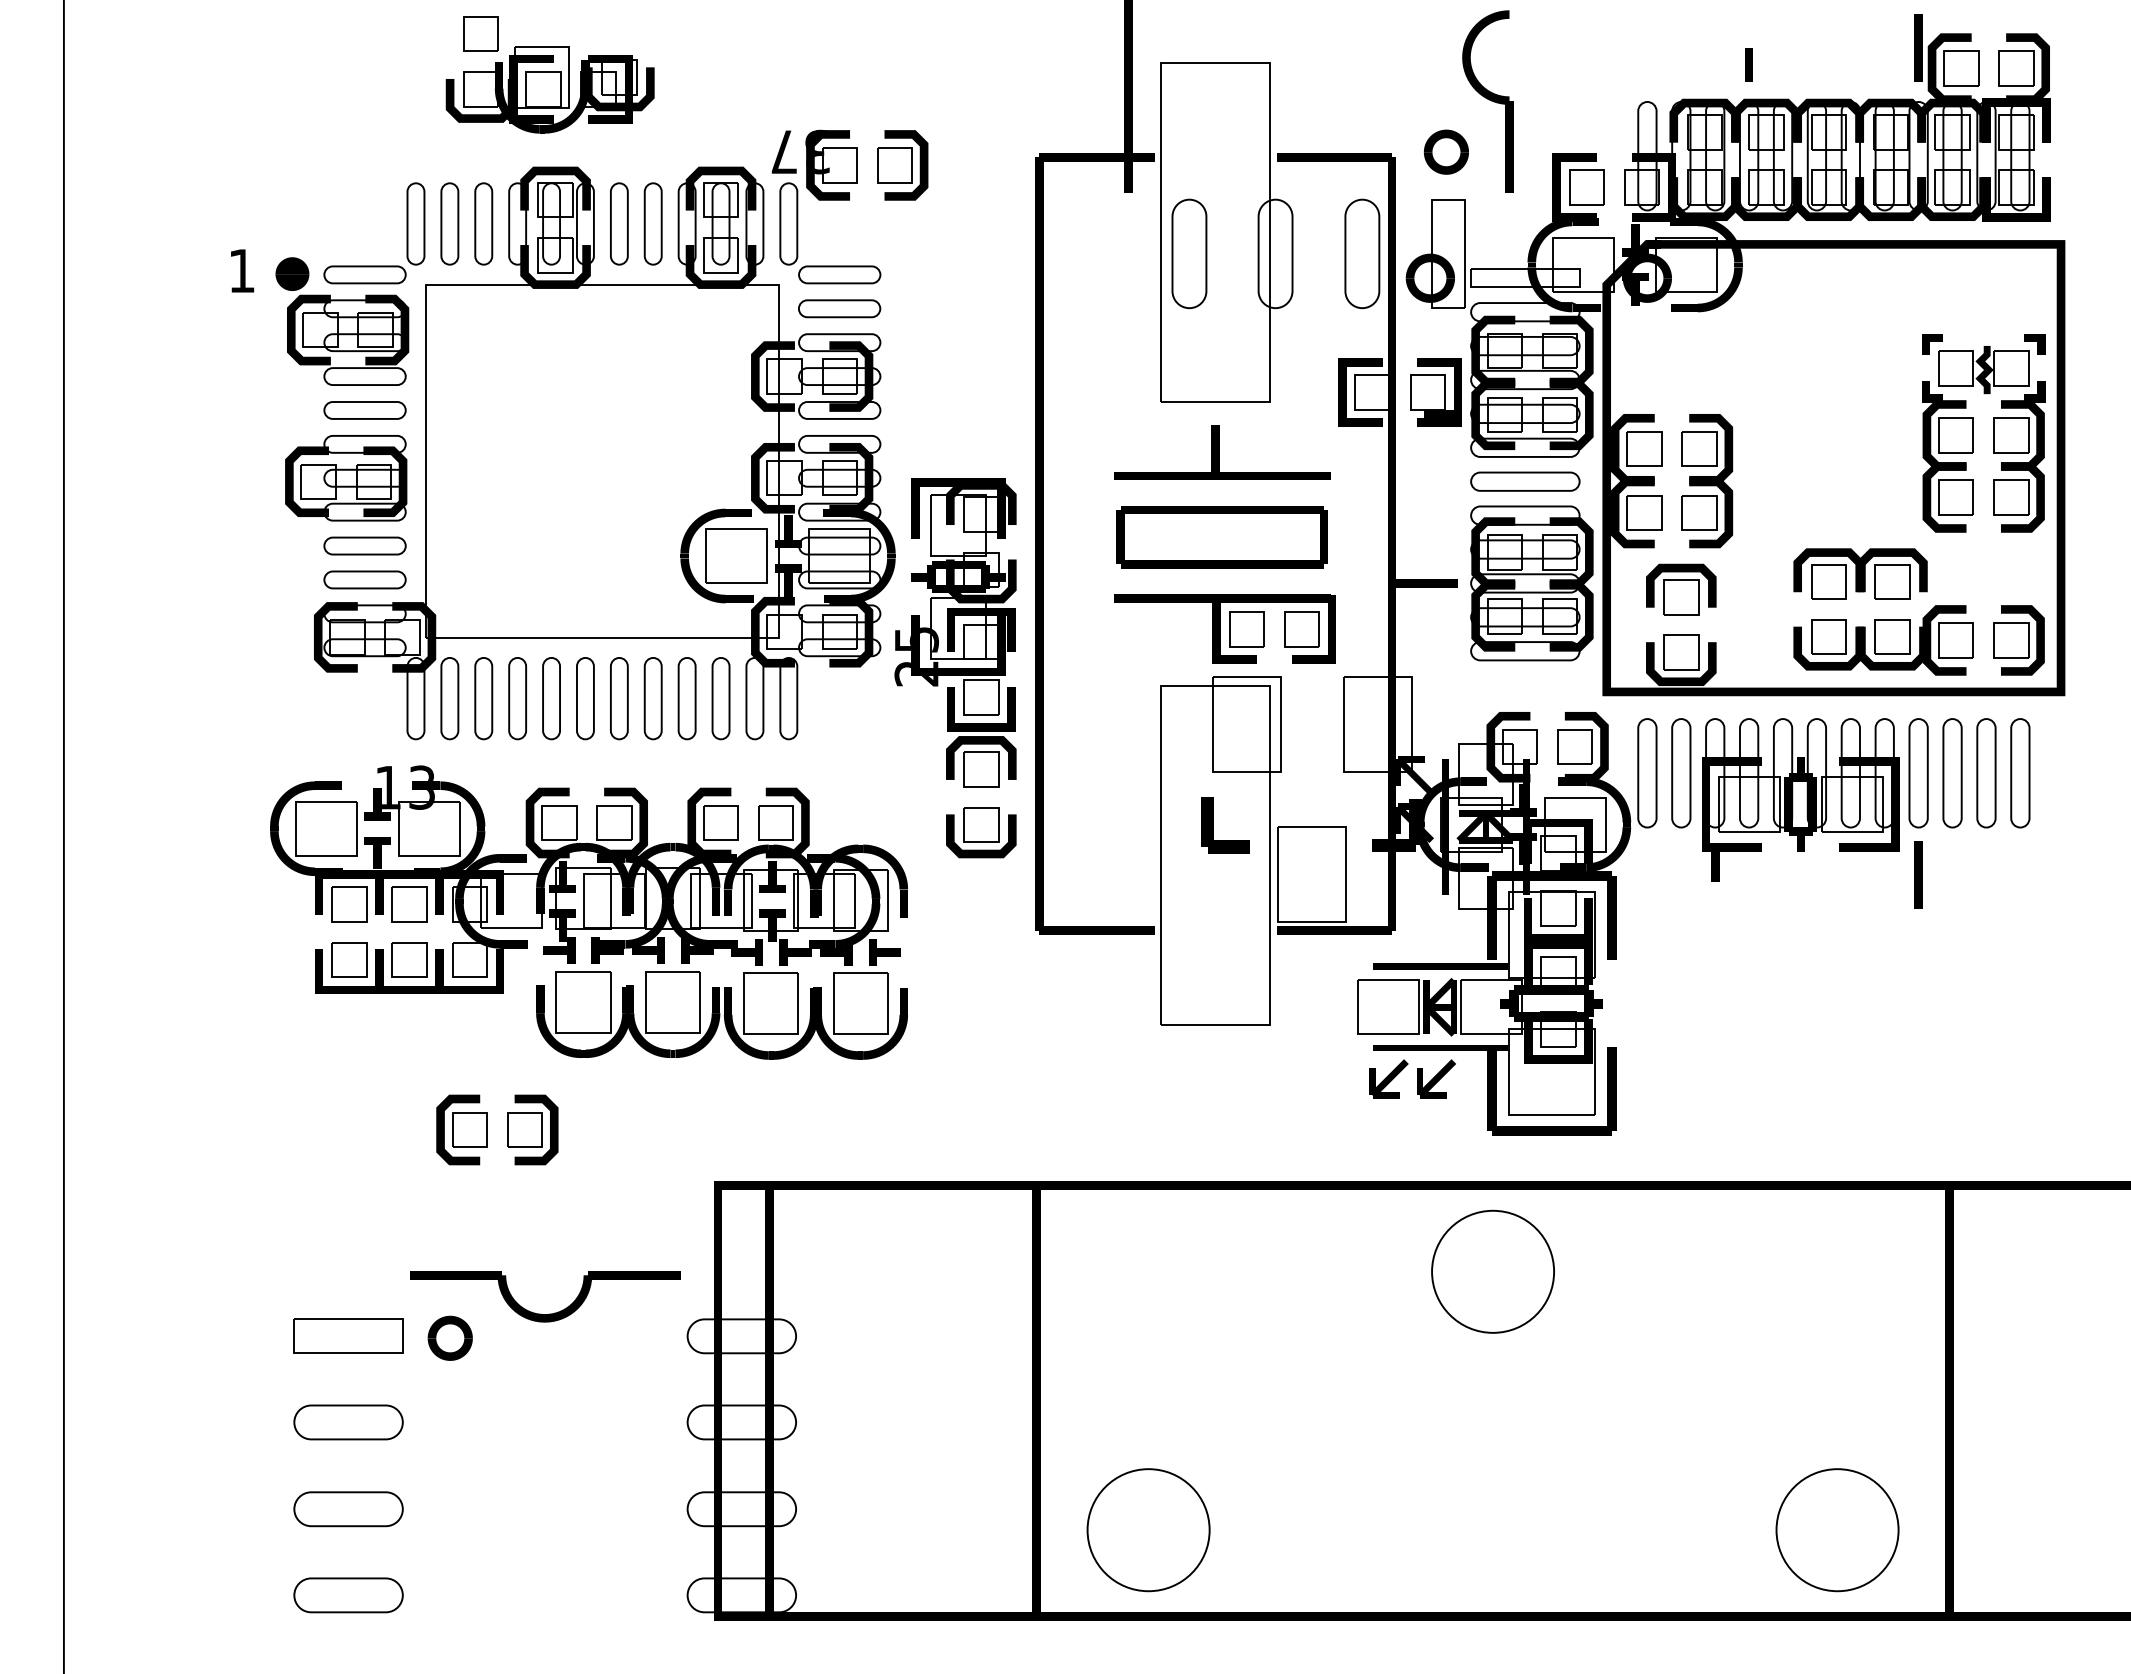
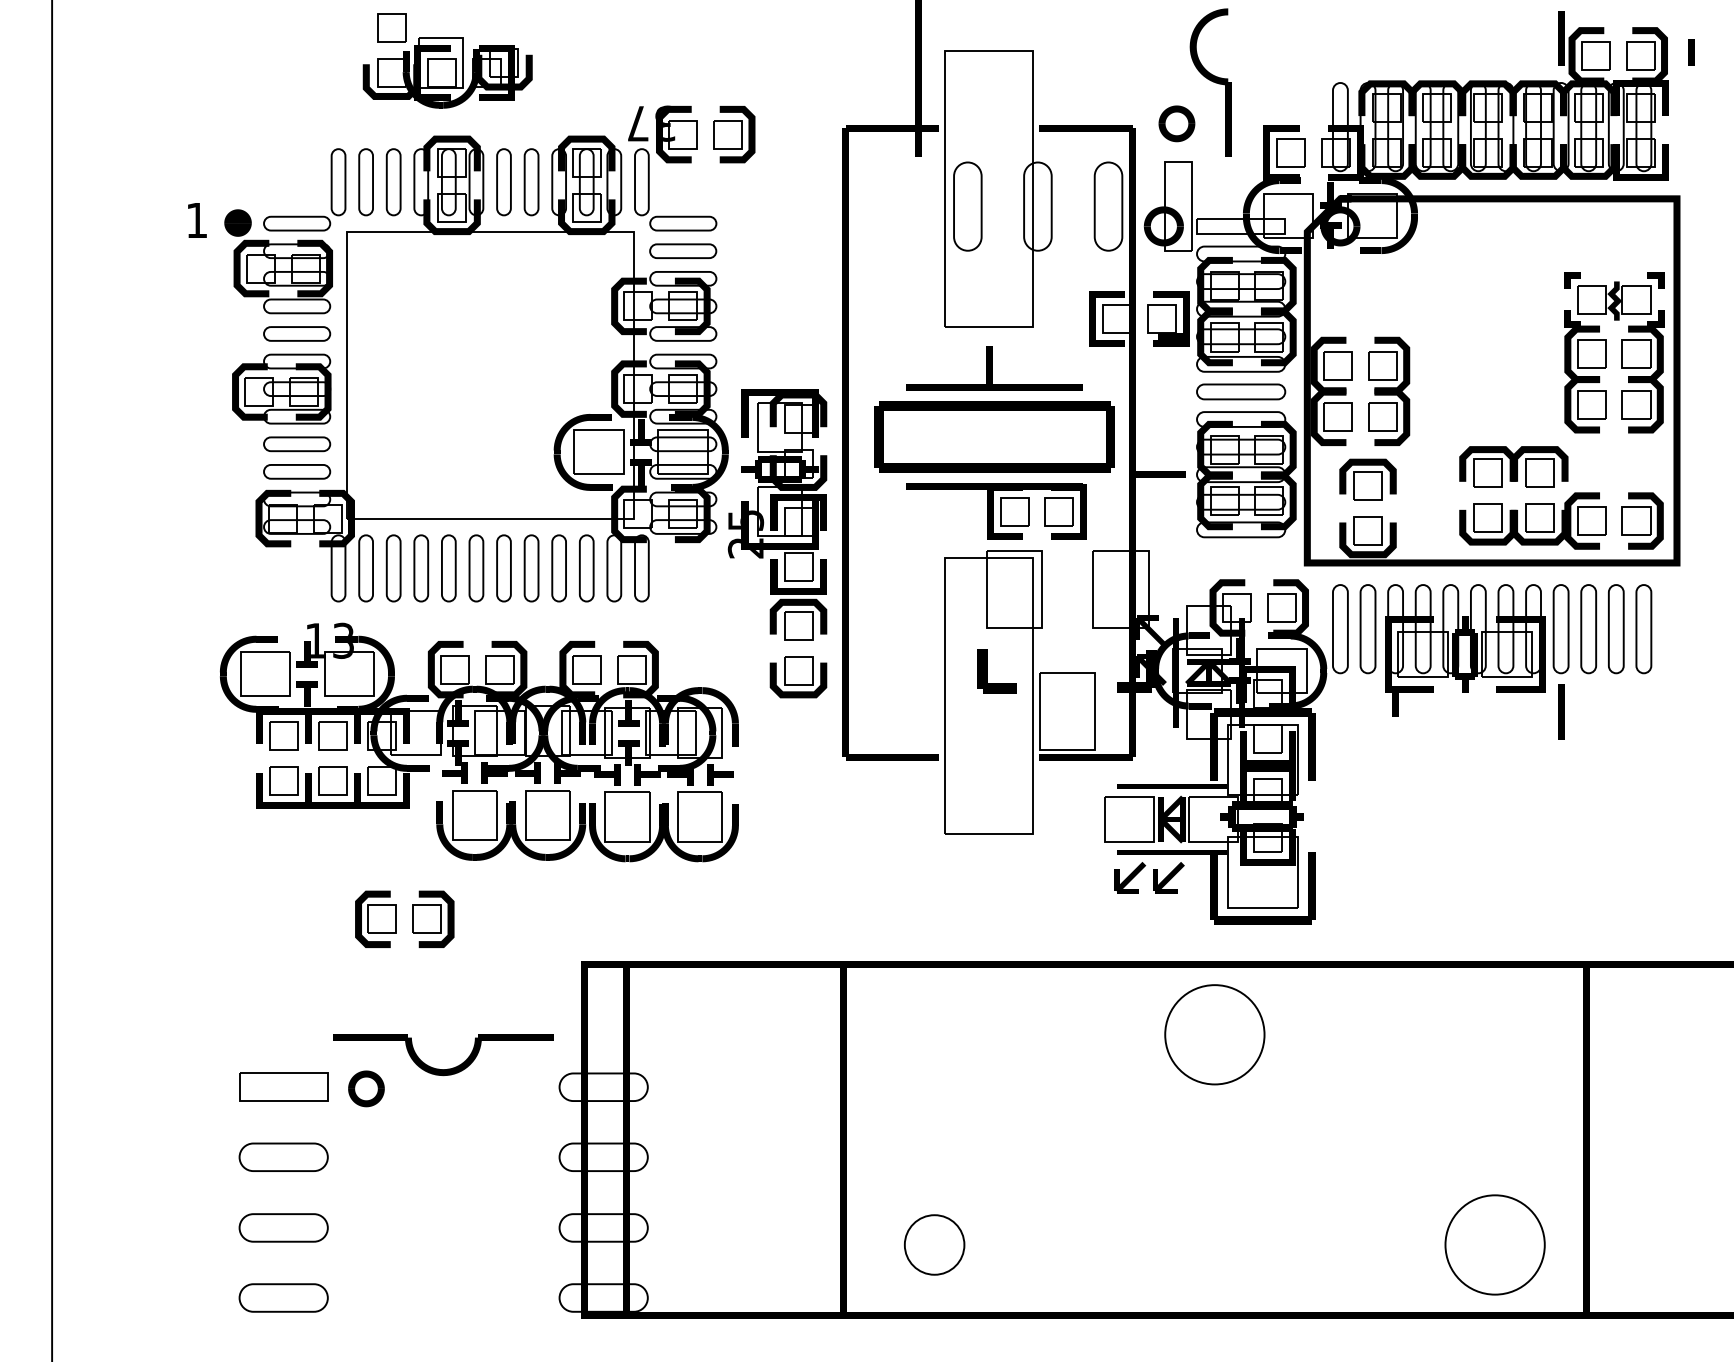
line: (1748, 64) -> (1691, 52), moved
part: (1221, 537) -> (993, 437), size x1.4
circle: (1148, 1530) -> (934, 1245), size x0.6

